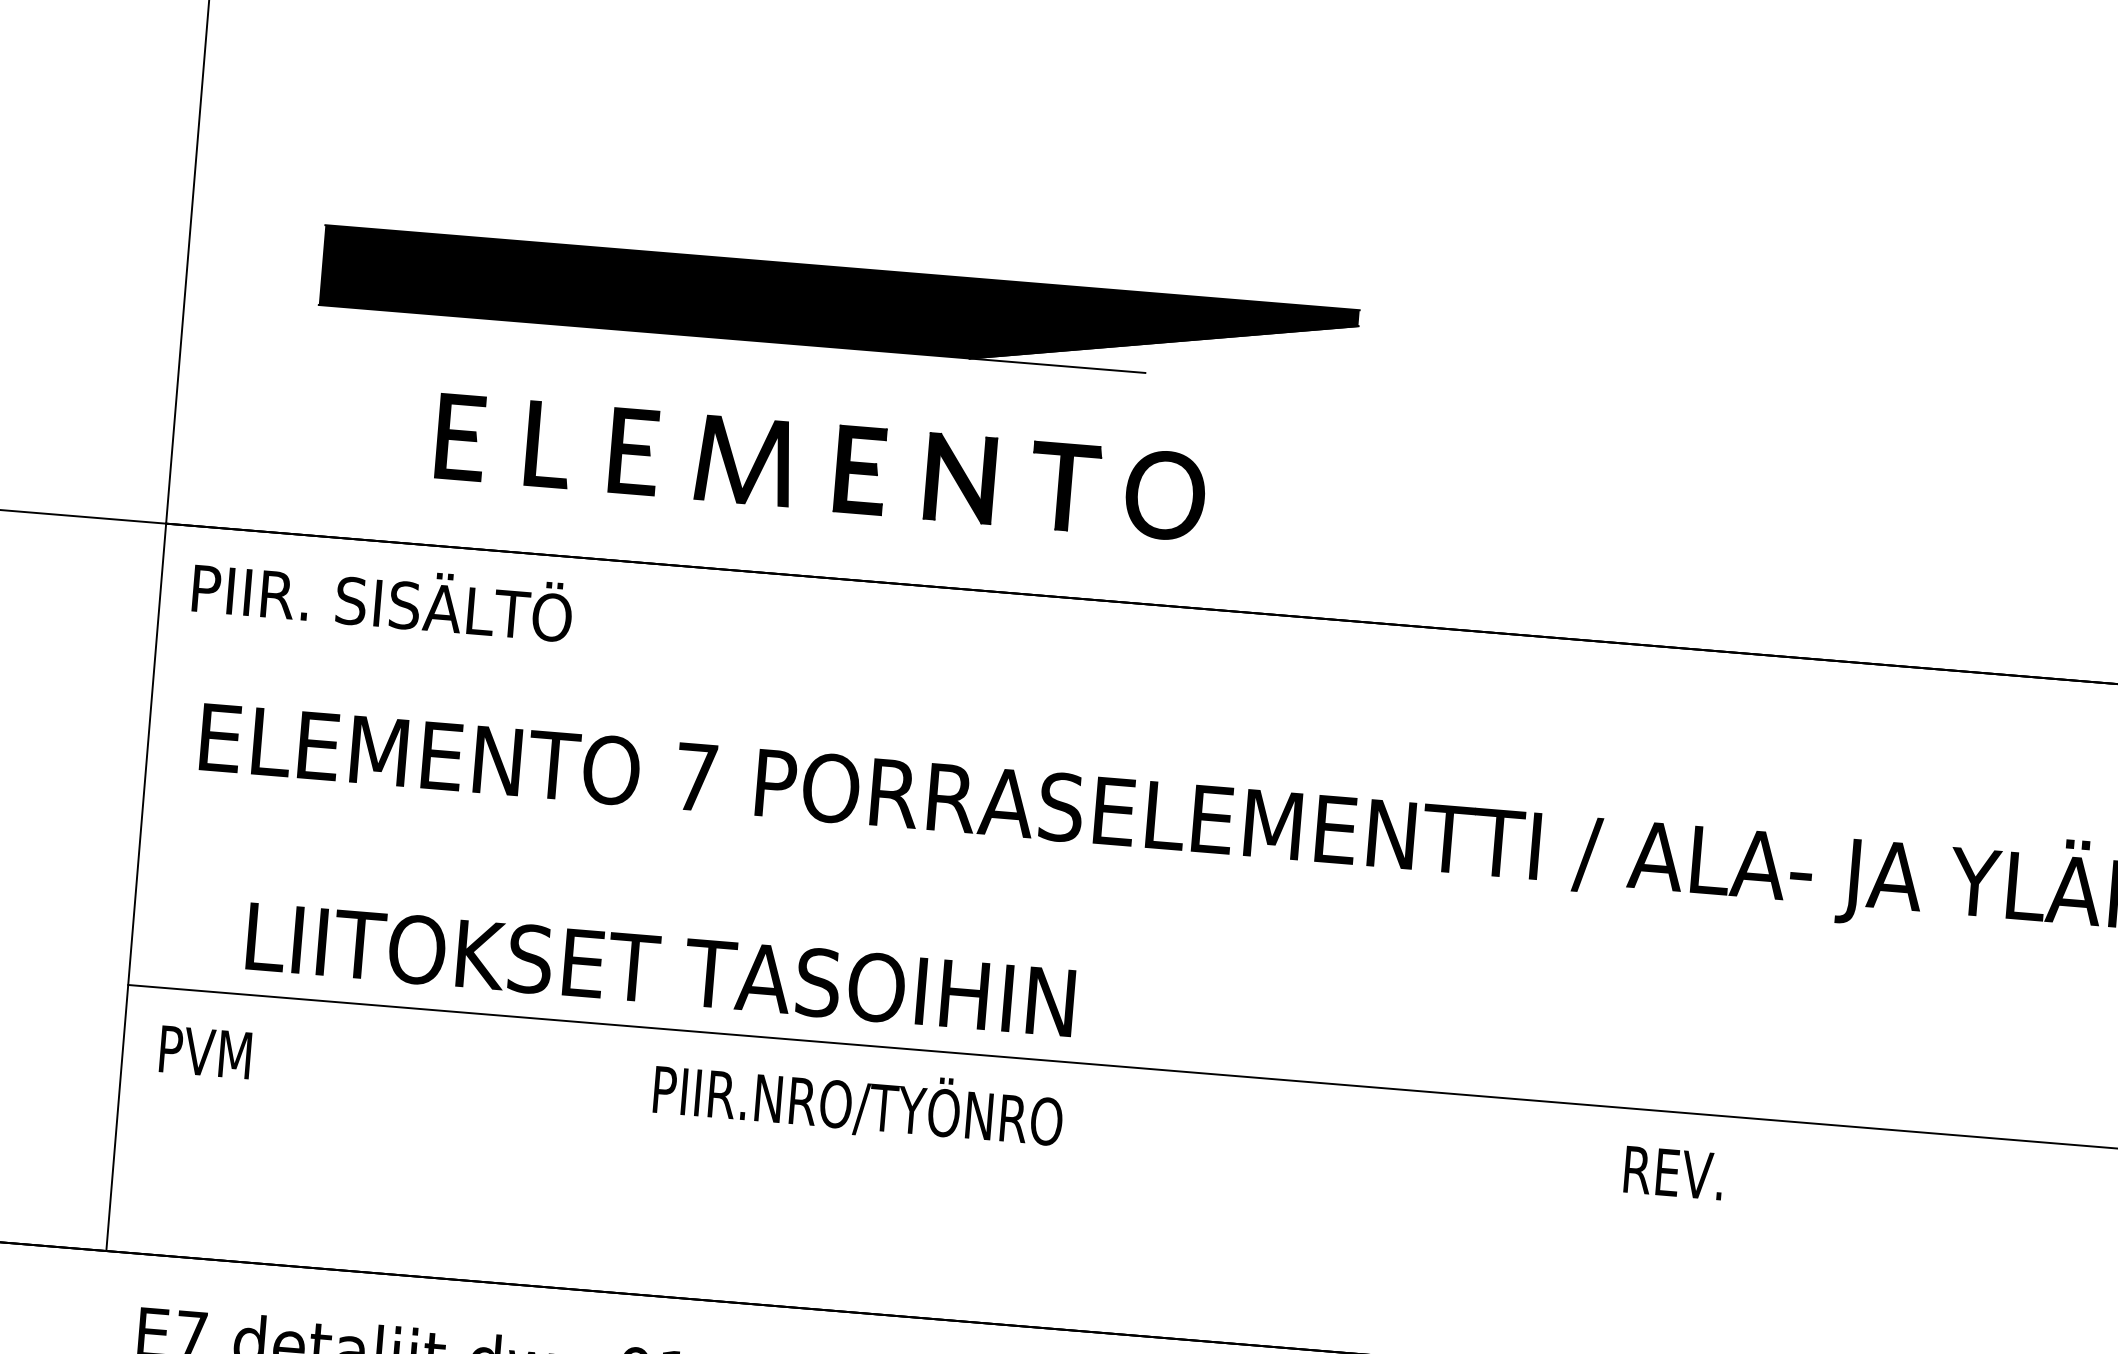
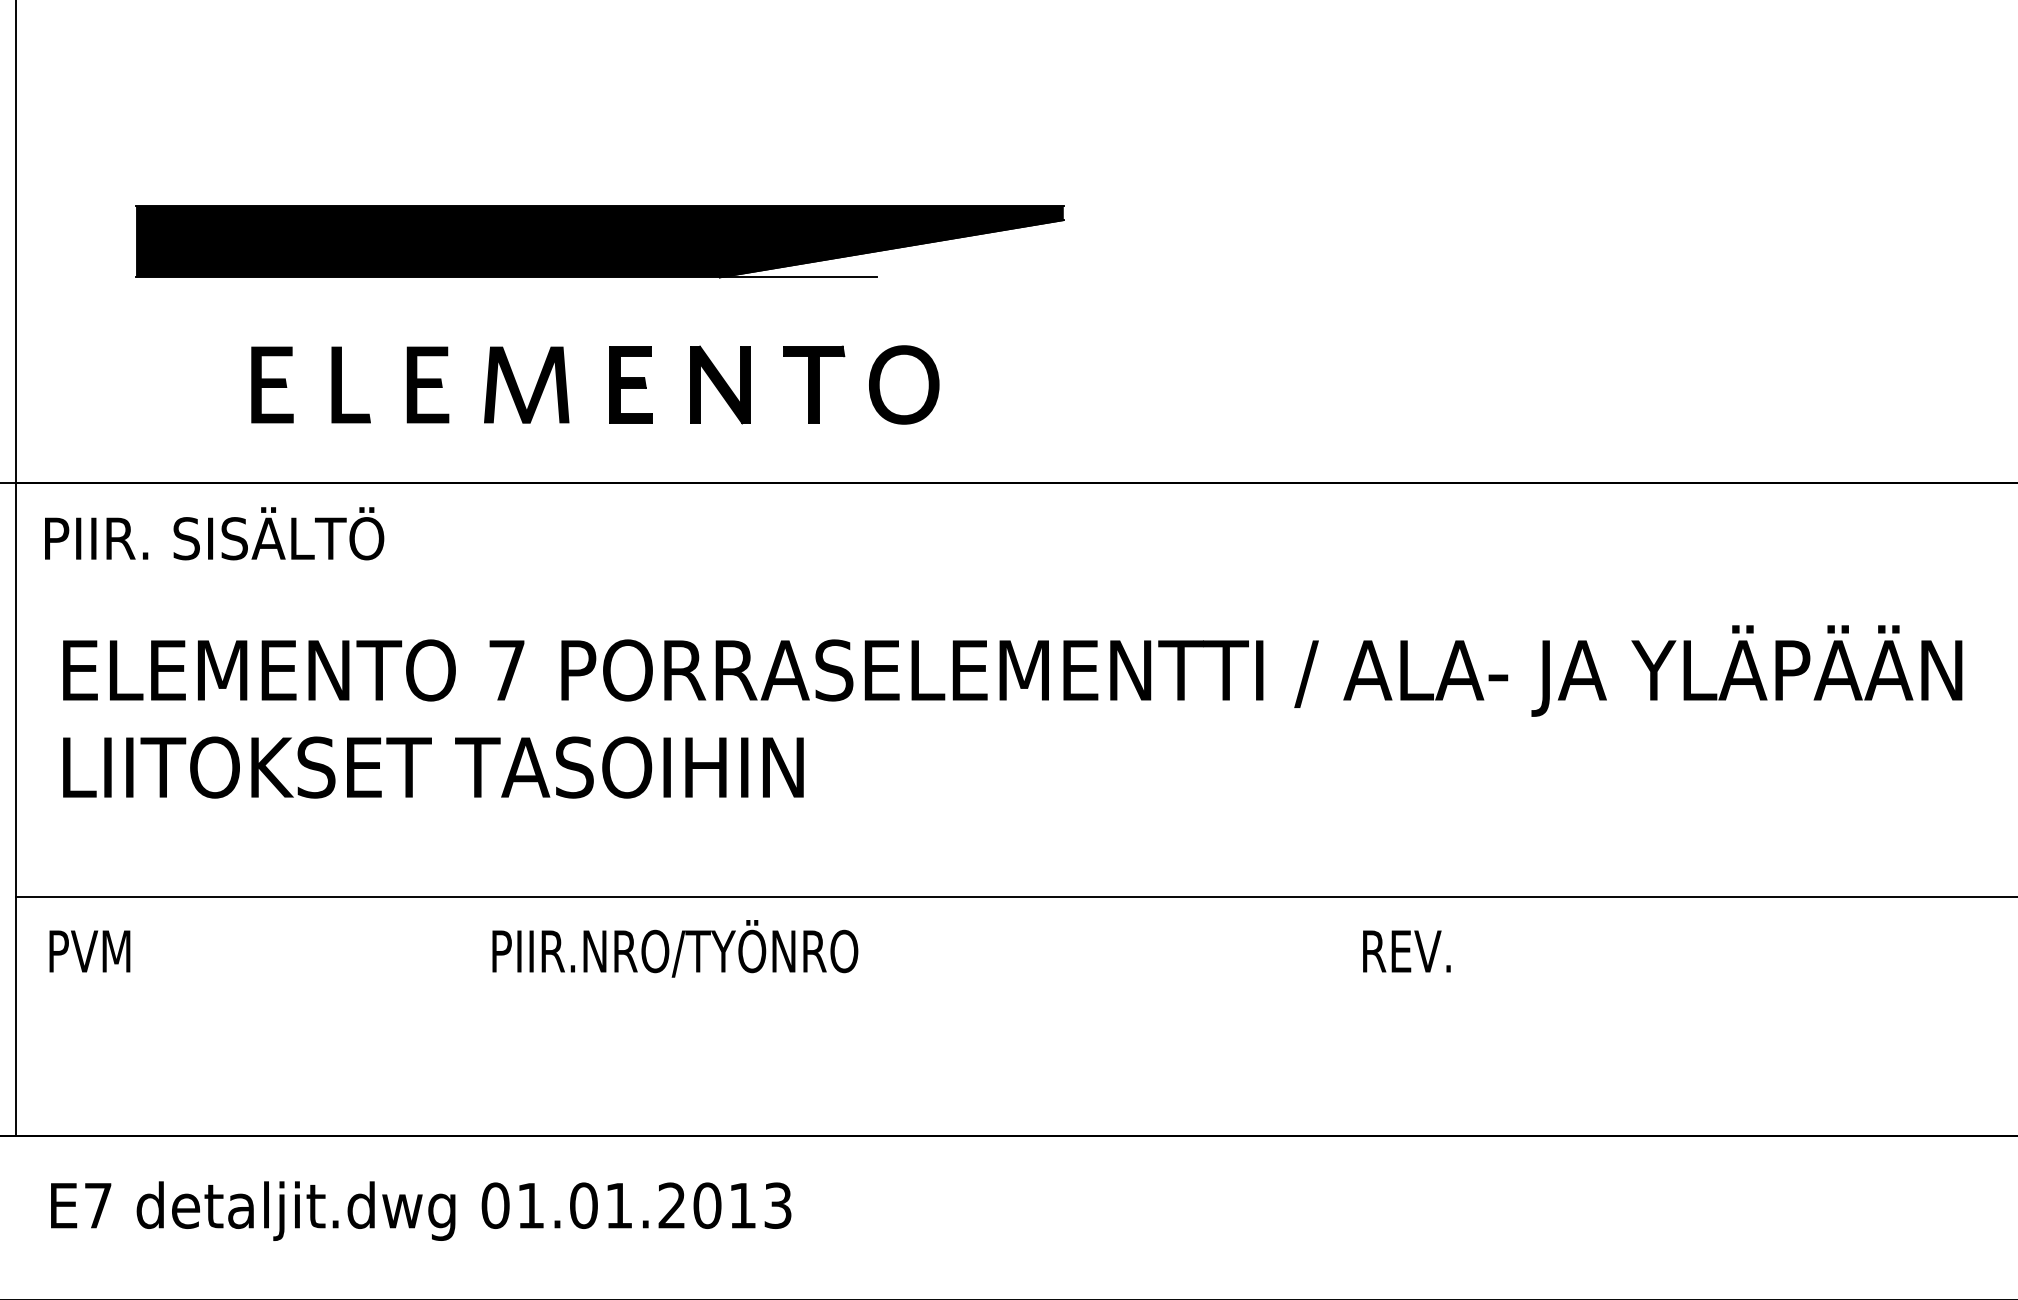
text: (660, 969) -> (433, 767), moved

